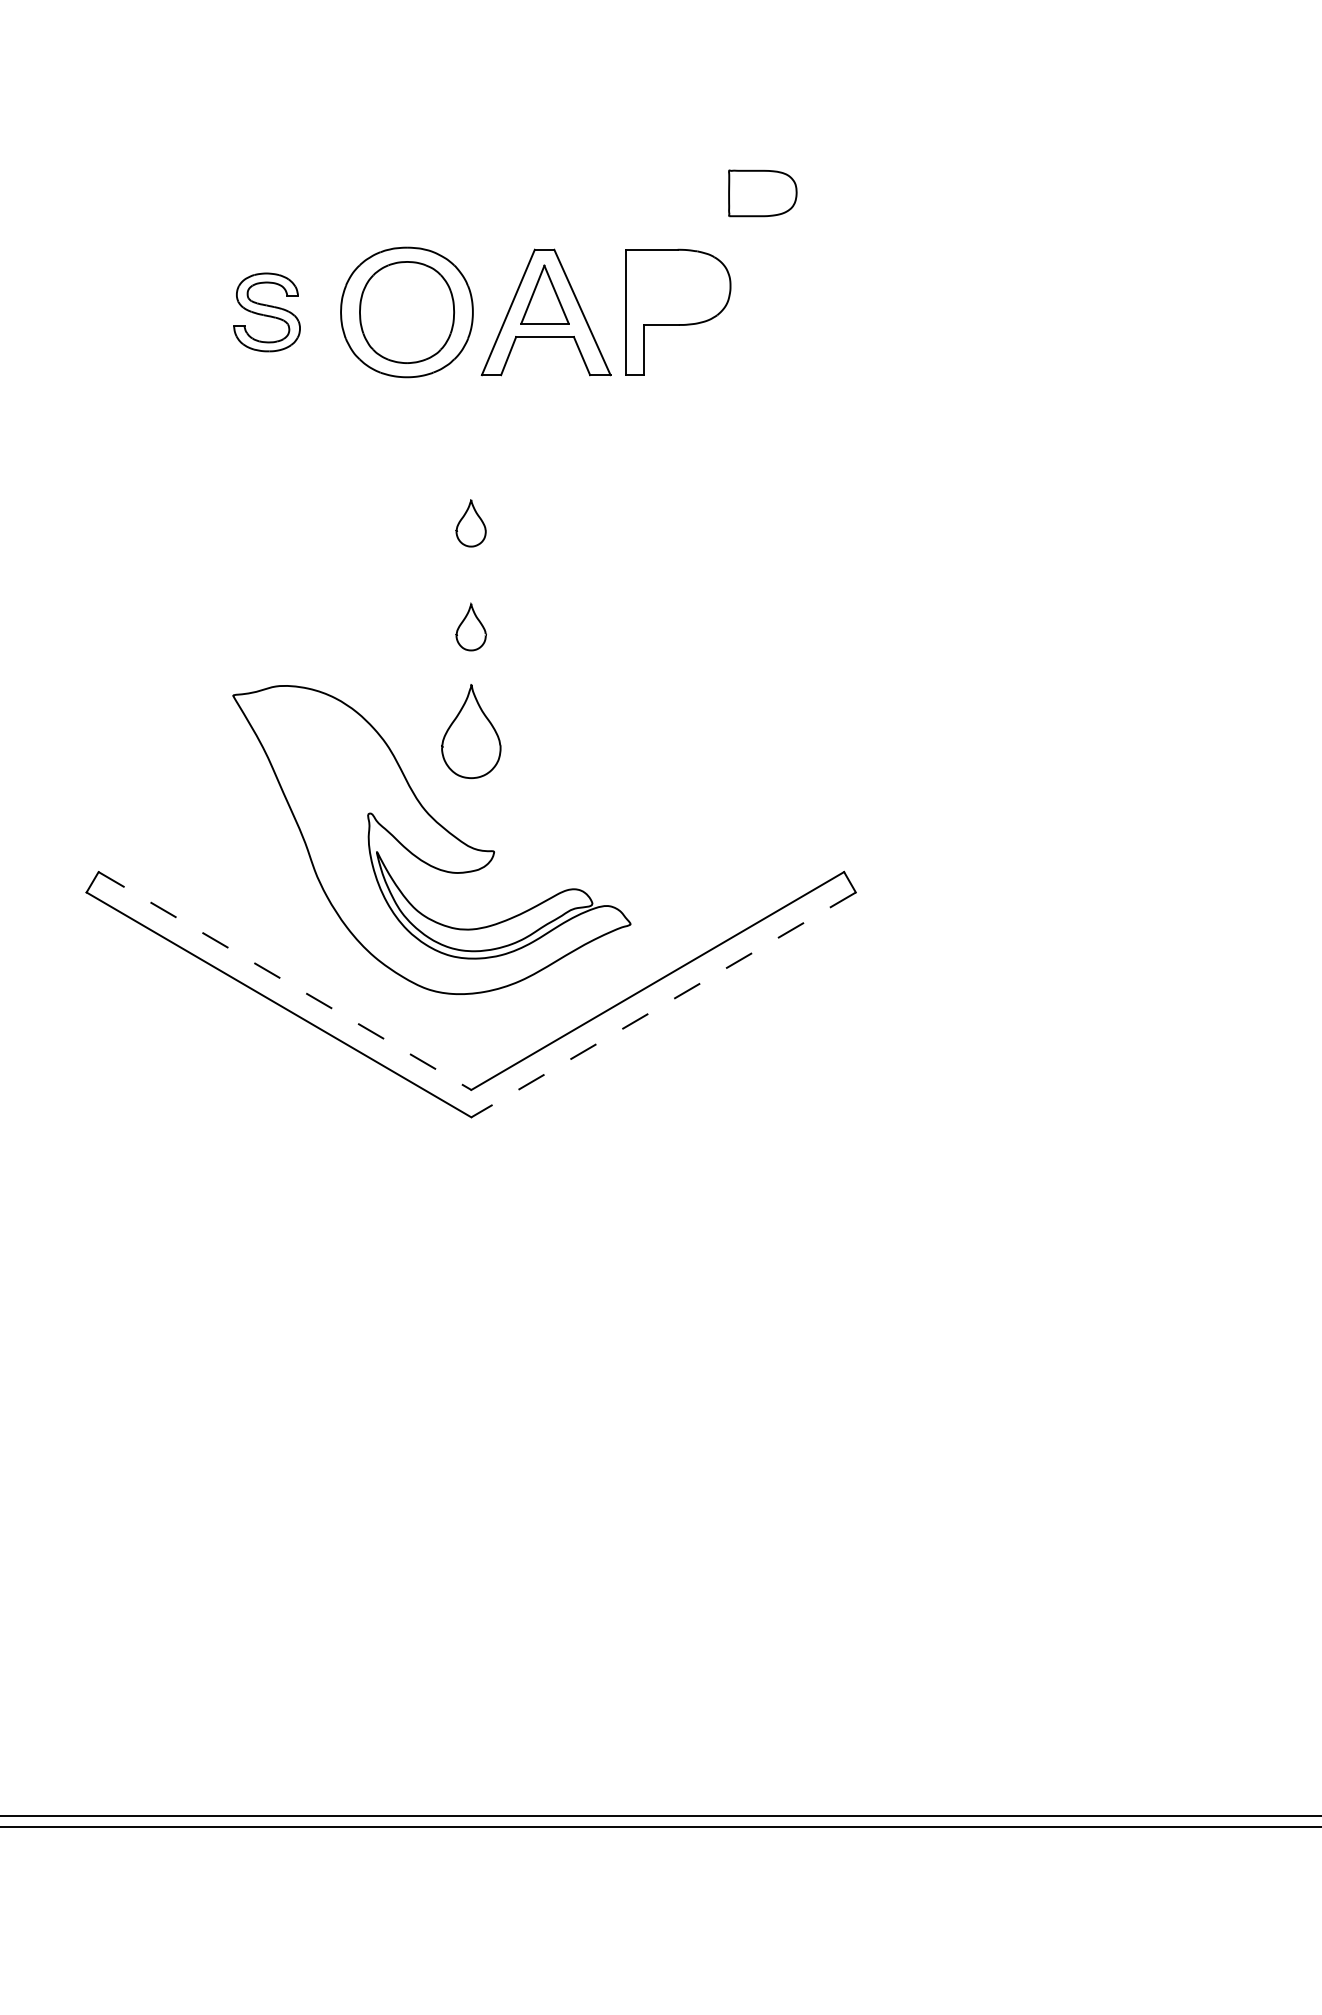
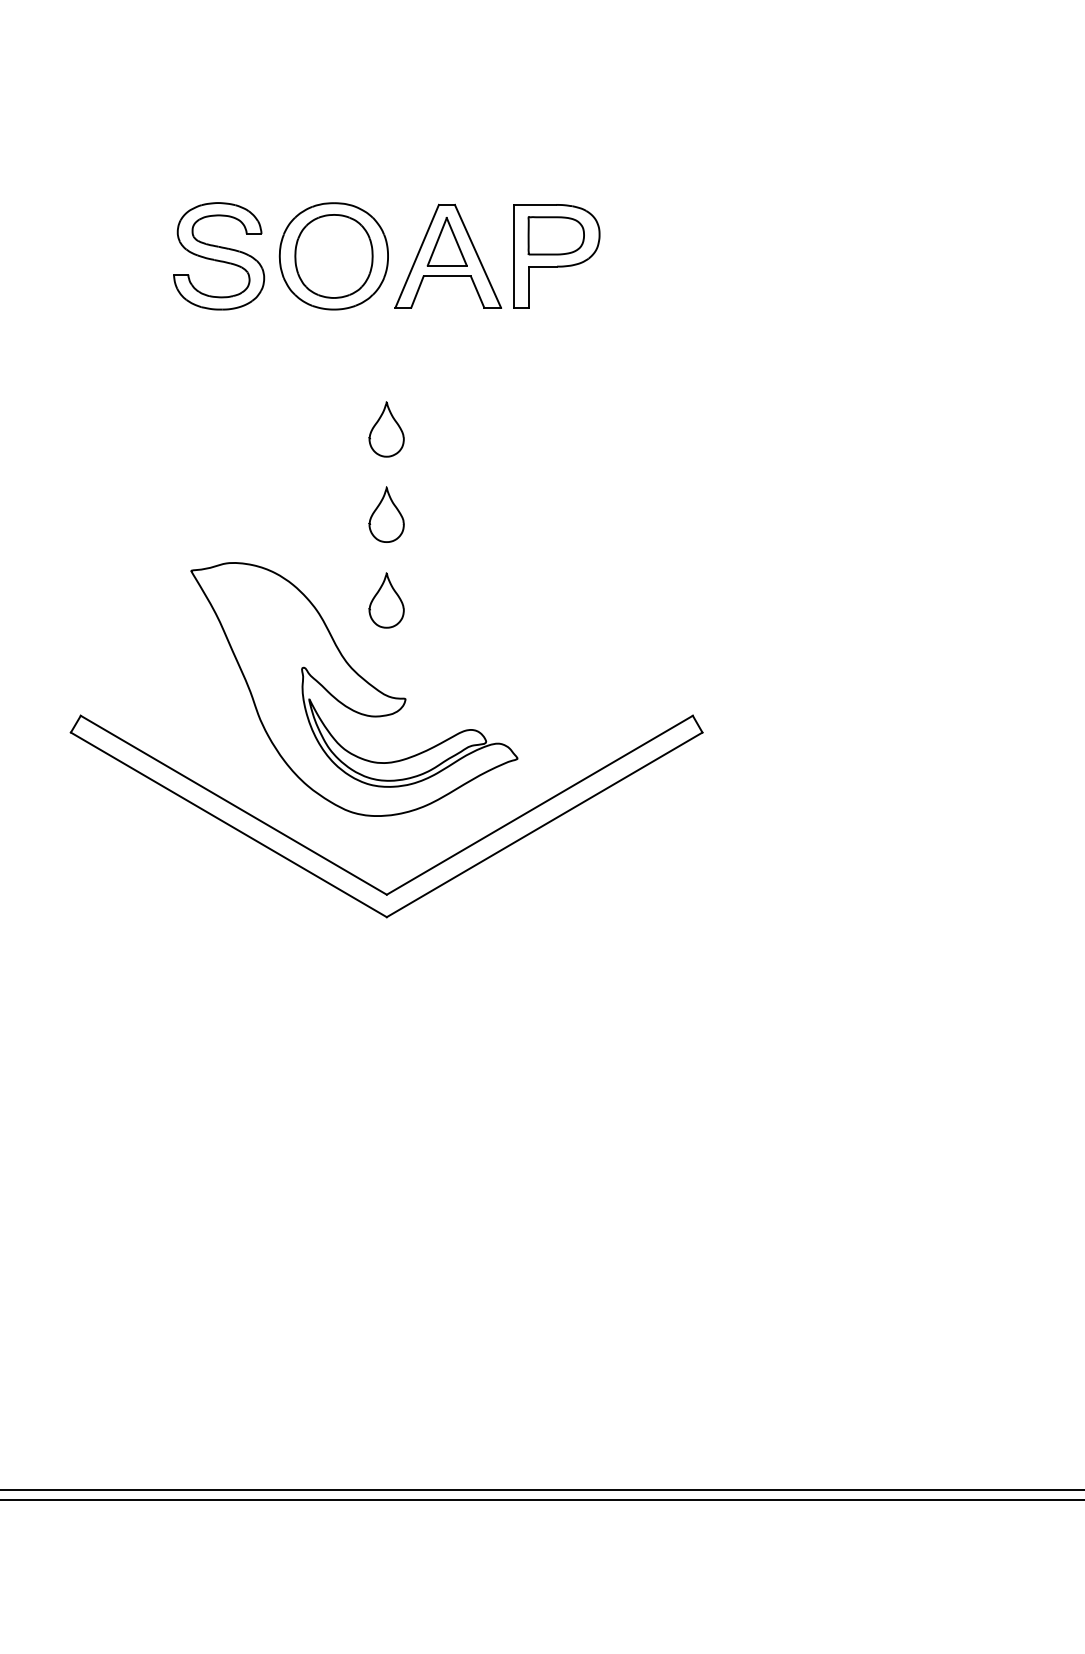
part: (762, 193) -> (556, 235), moved
part: (266, 312) -> (218, 256), size x1.67
part: (470, 523) -> (386, 429), size x1.43
part: (470, 626) -> (386, 514), size x1.43
part: (470, 731) -> (386, 600), size x0.71
line: (285, 981) -> (234, 805), dashed -> solid
line: (663, 1004) -> (544, 824), dashed -> solid

